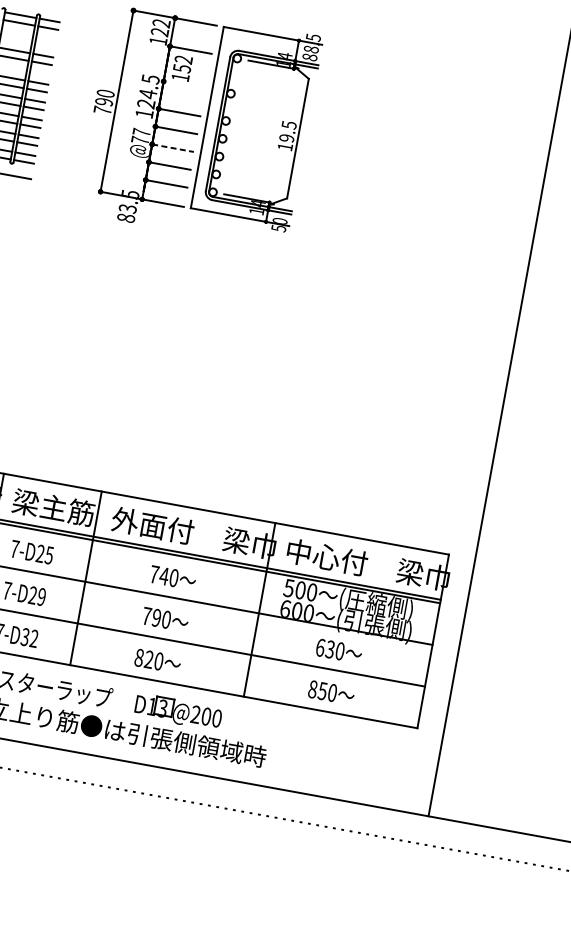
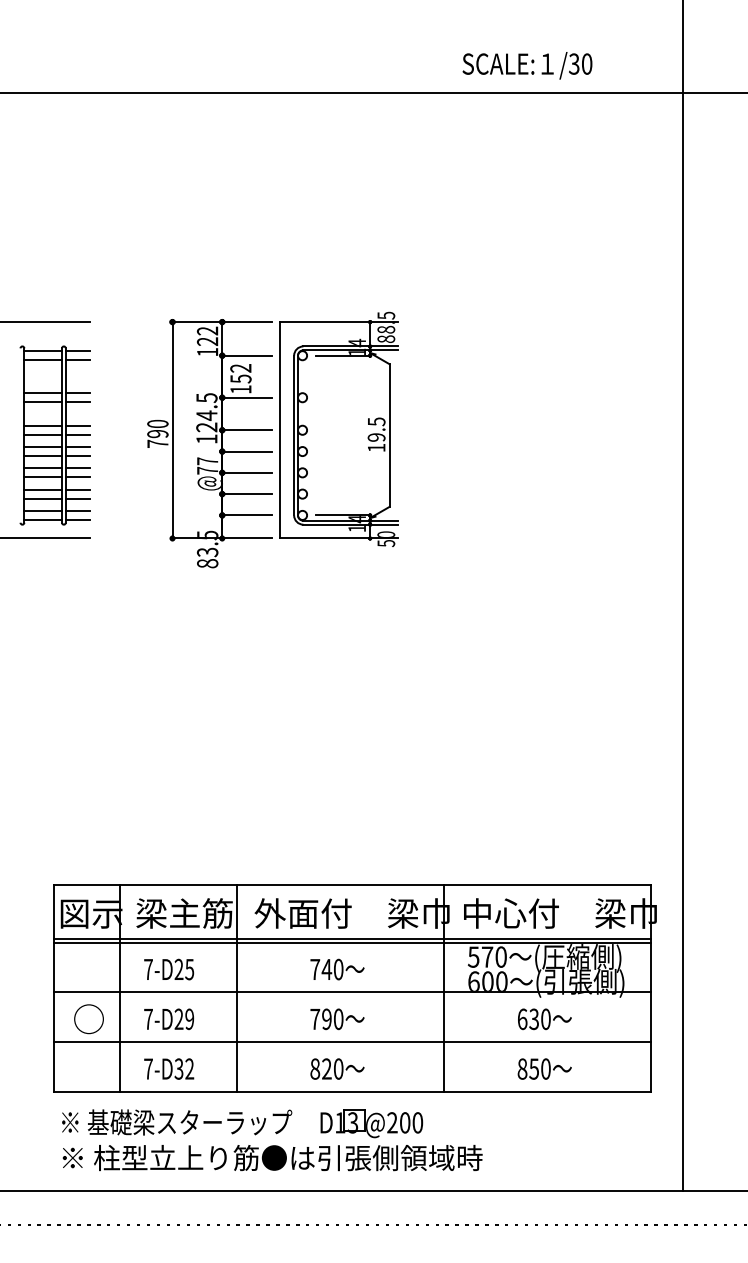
line: (184, 85) -> (247, 397), added
line: (173, 147) -> (247, 472), dashed -> solid
text: (300, 589) -> (487, 956), 500 -> 570

